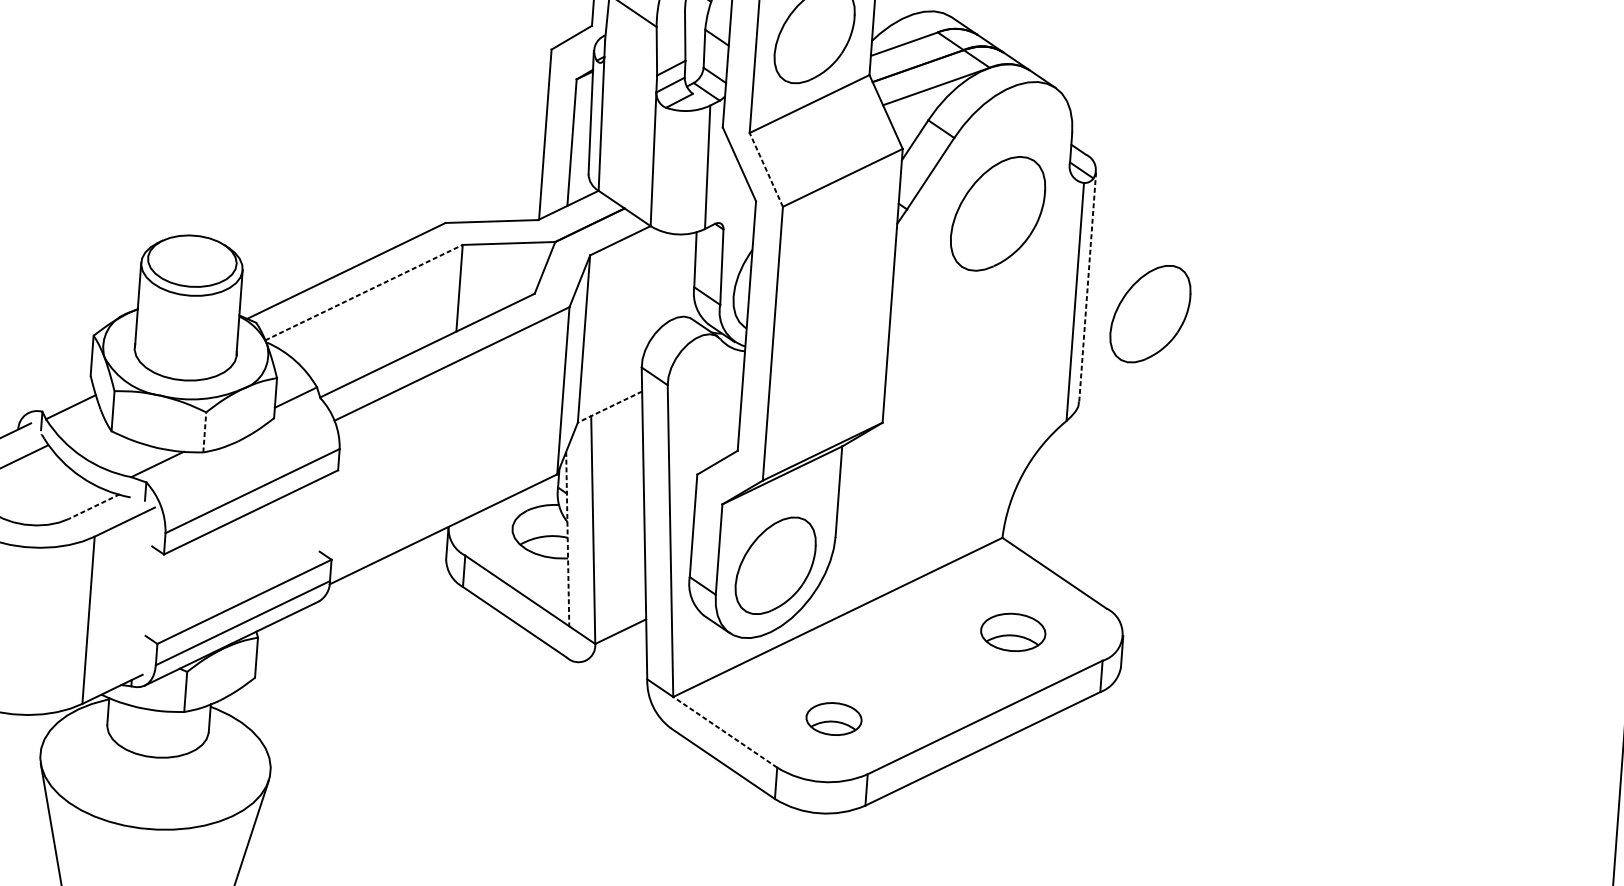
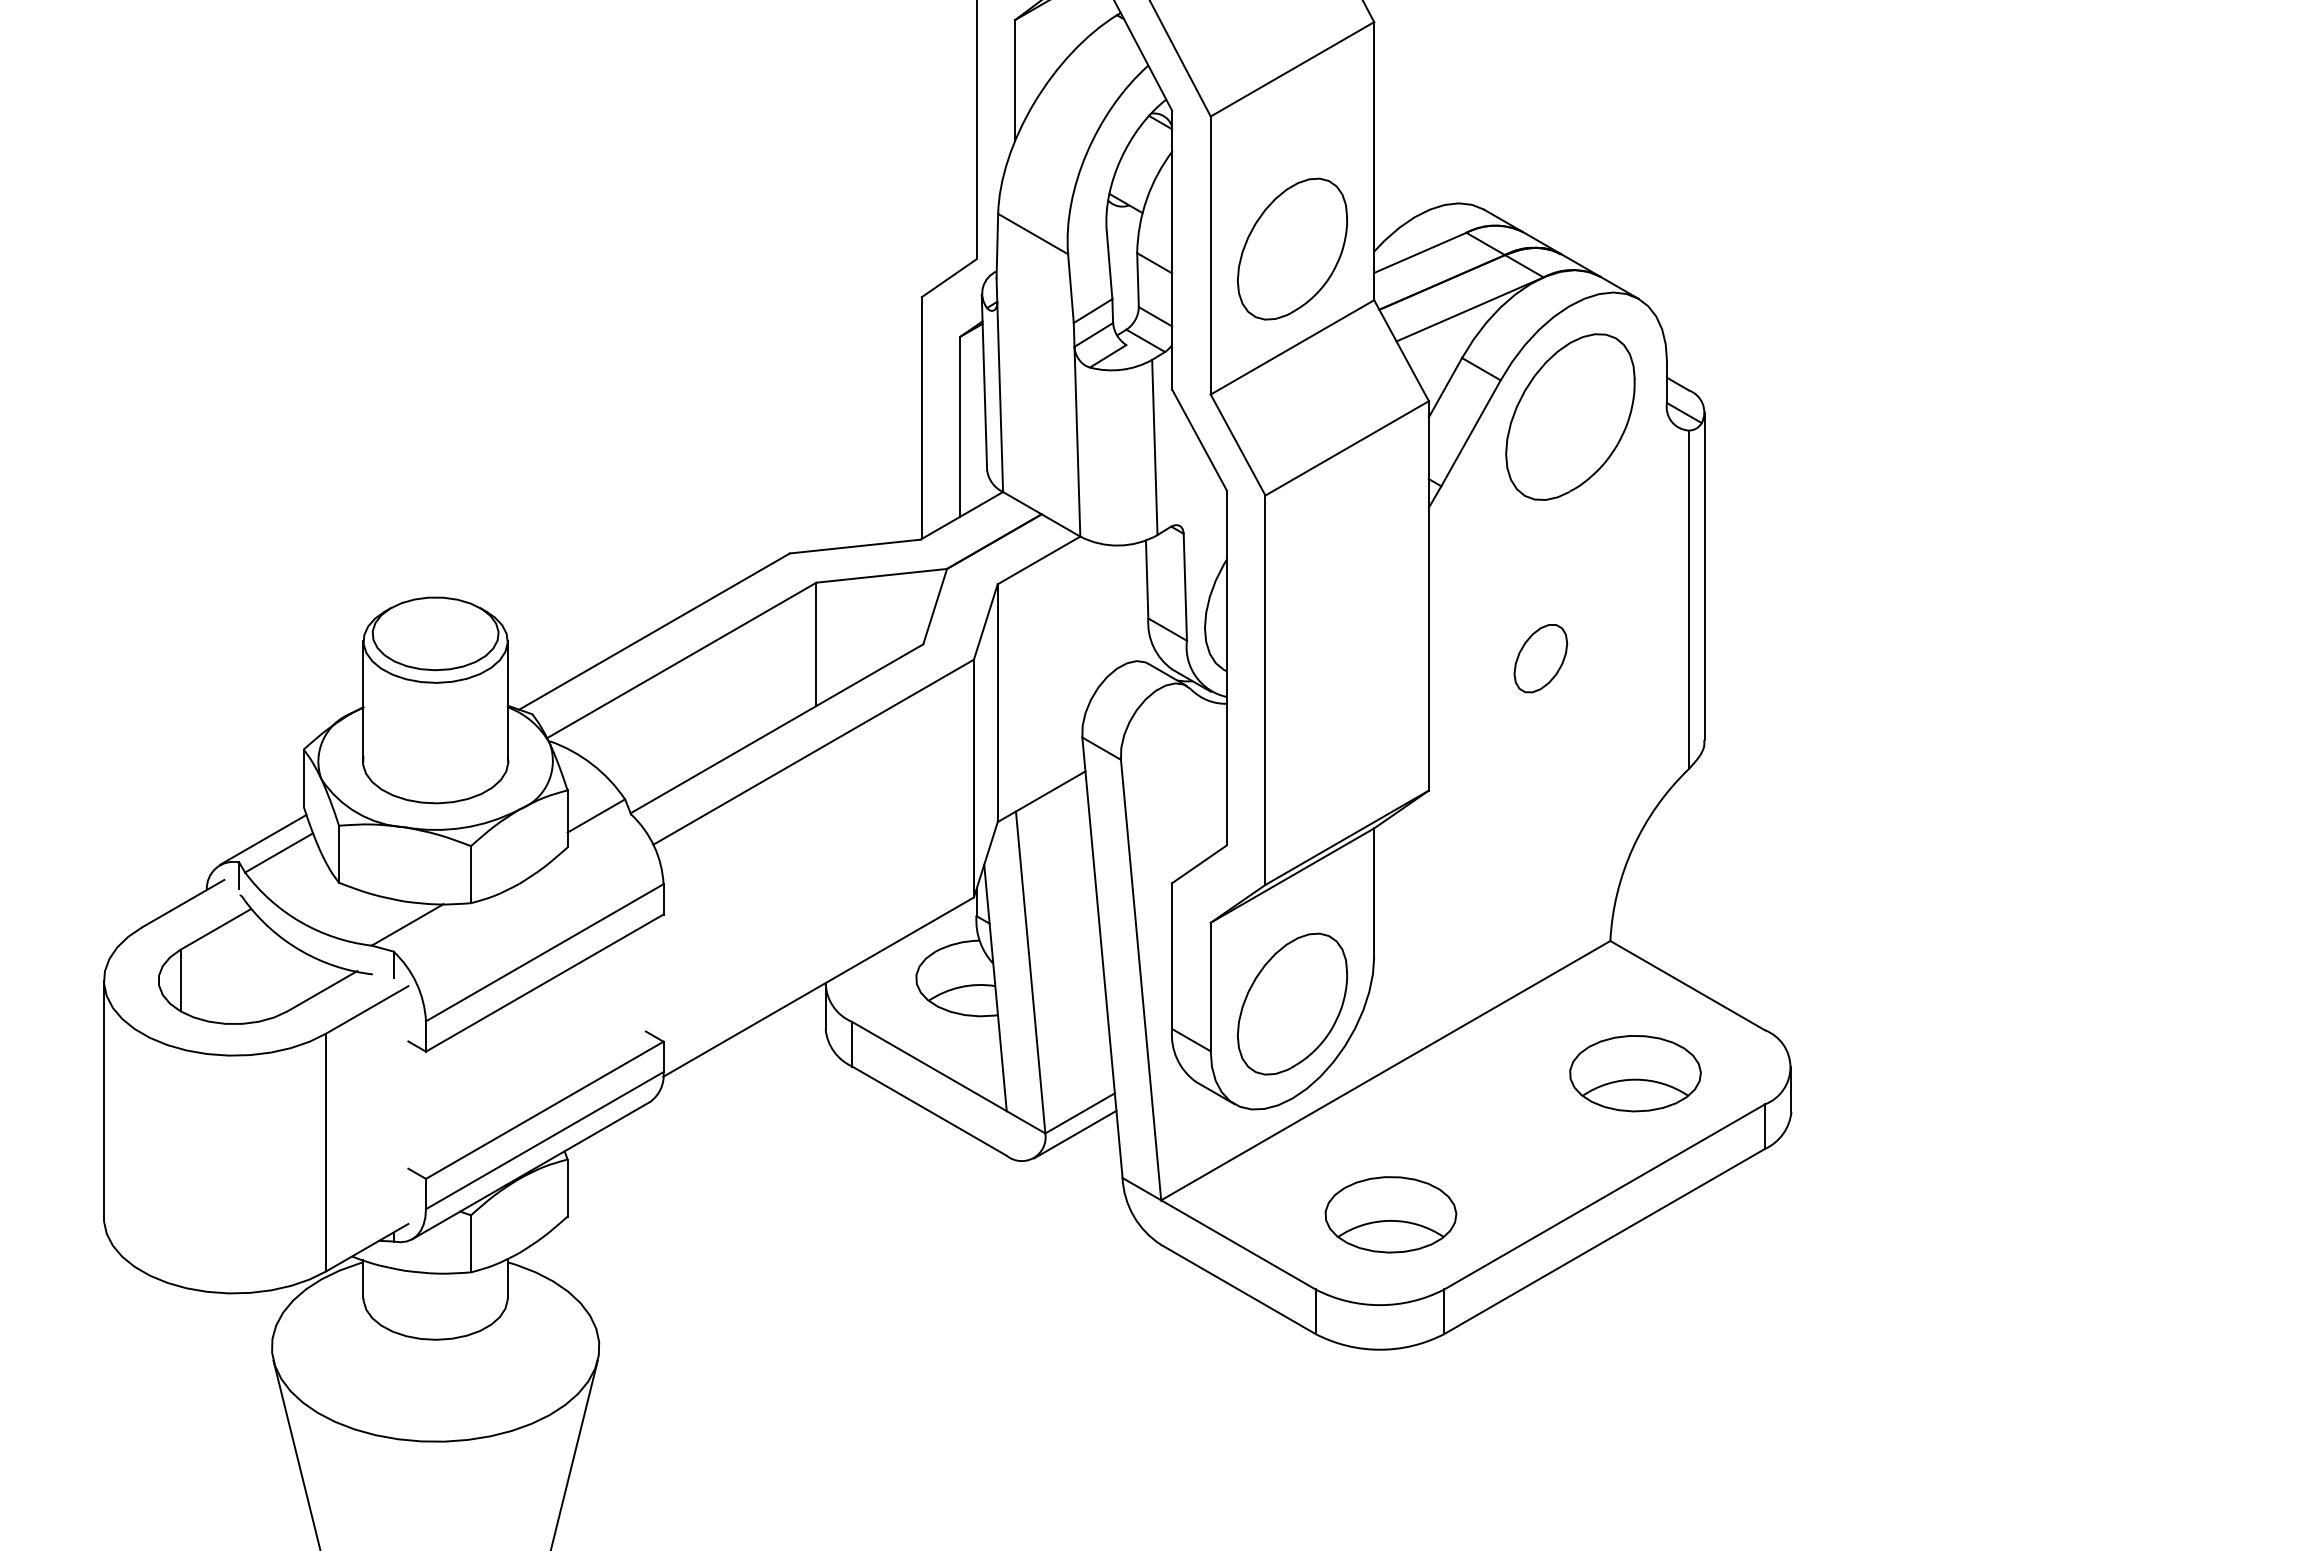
line: (765, 169) -> (1237, 444), dashed -> solid
part: (998, 213) -> (1570, 416), moved
line: (1087, 286) -> (1704, 576), dashed -> solid
line: (363, 292) -> (681, 660), dashed -> solid
part: (1149, 313) -> (1795, 608), removed
part: (967, 335) -> (1540, 658), added
line: (60, 396) -> (263, 839), added
line: (609, 406) -> (1041, 796), dashed -> solid
line: (205, 432) -> (471, 874), dashed -> solid
line: (94, 506) -> (322, 991), dashed -> solid
line: (567, 538) -> (995, 987), dashed -> solid
part: (1013, 632) -> (1635, 1073), size x1.43
line: (616, 646) -> (1075, 1134), added
part: (833, 718) -> (1390, 1214), size x1.67
line: (724, 731) -> (1237, 1244), dashed -> solid

